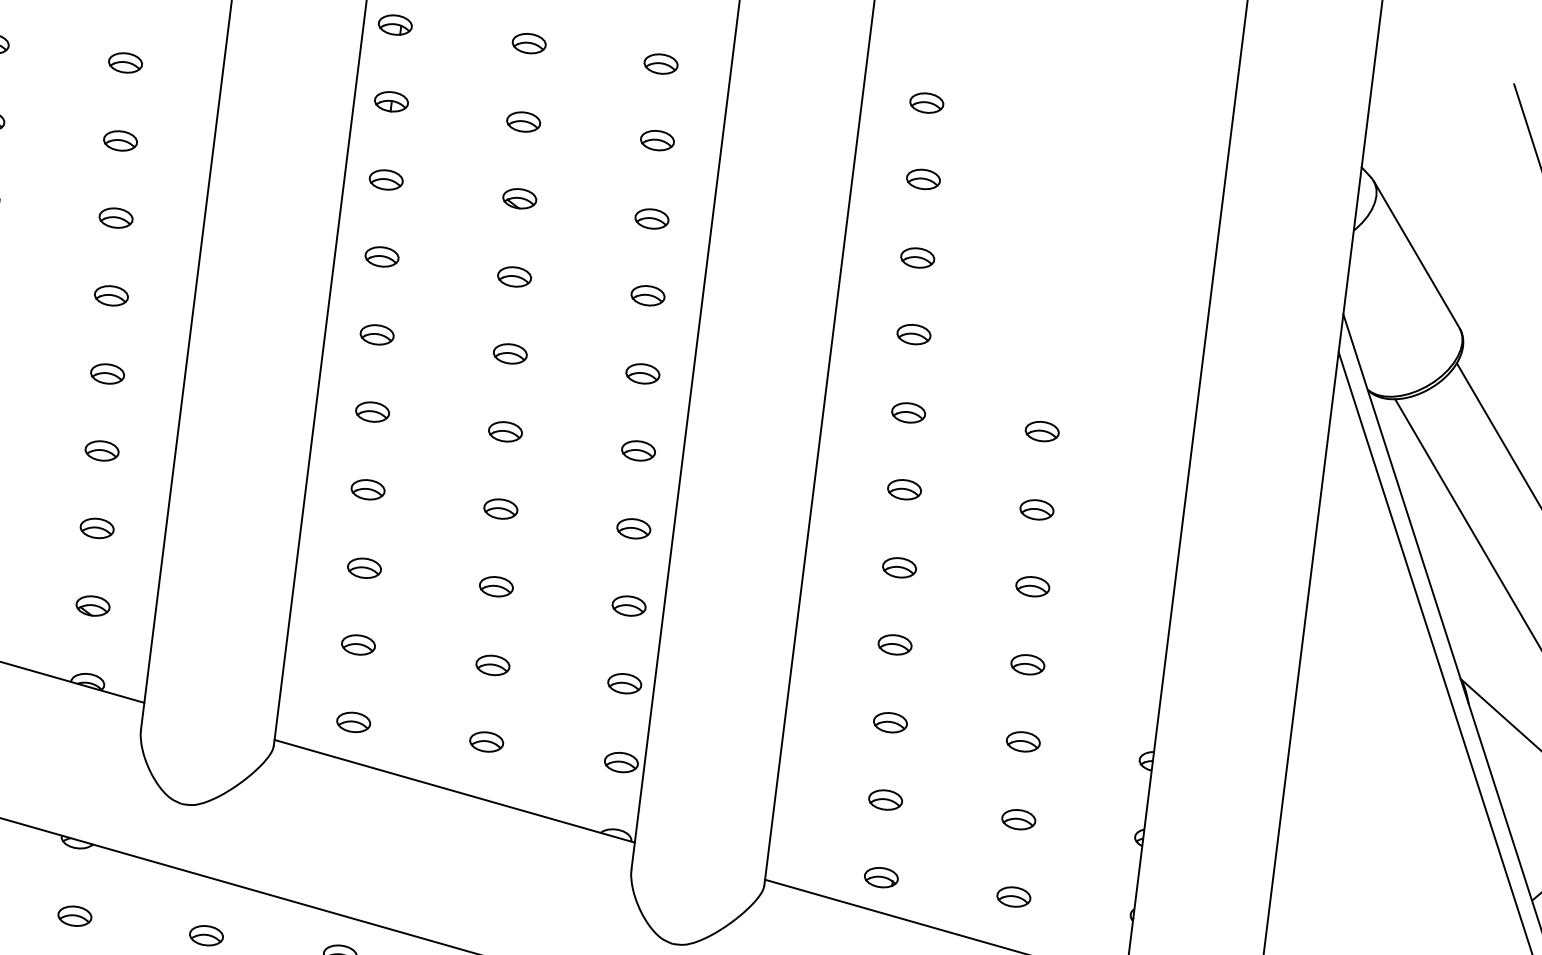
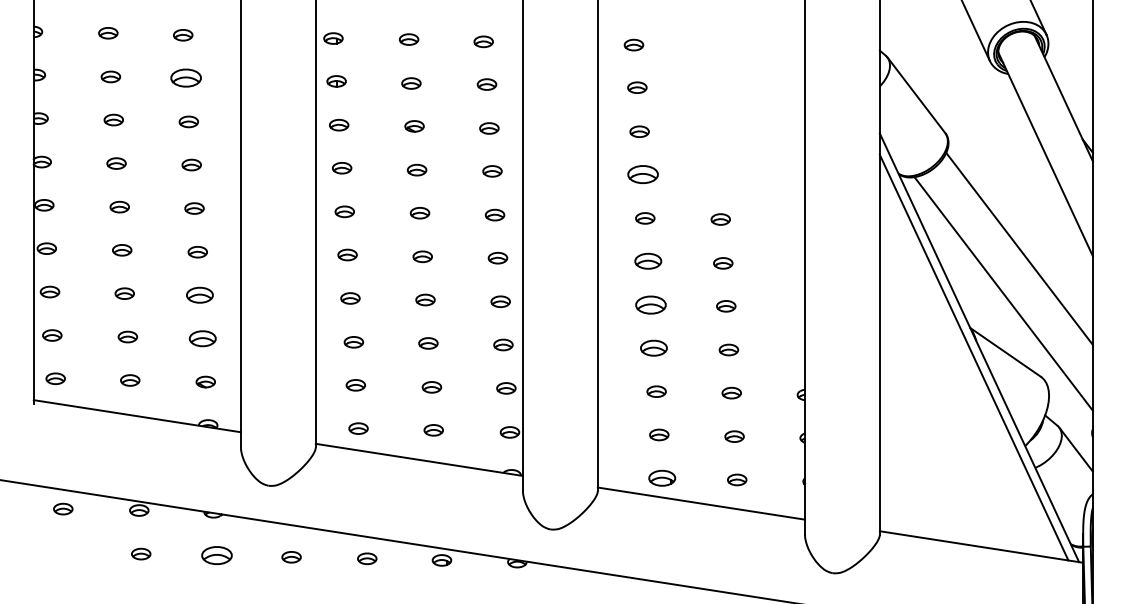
part: (125, 63) -> (186, 78), size x1.6
part: (913, 334) -> (642, 174), size x1.6
part: (102, 451) -> (200, 295), size x1.4
part: (904, 490) -> (648, 261), size x1.4
part: (96, 528) -> (202, 338), size x1.4
part: (898, 566) -> (650, 304), size x1.6
part: (894, 643) -> (653, 347), size x1.4
part: (881, 877) -> (662, 478), size x1.4
part: (75, 916) -> (217, 555), size x1.6

